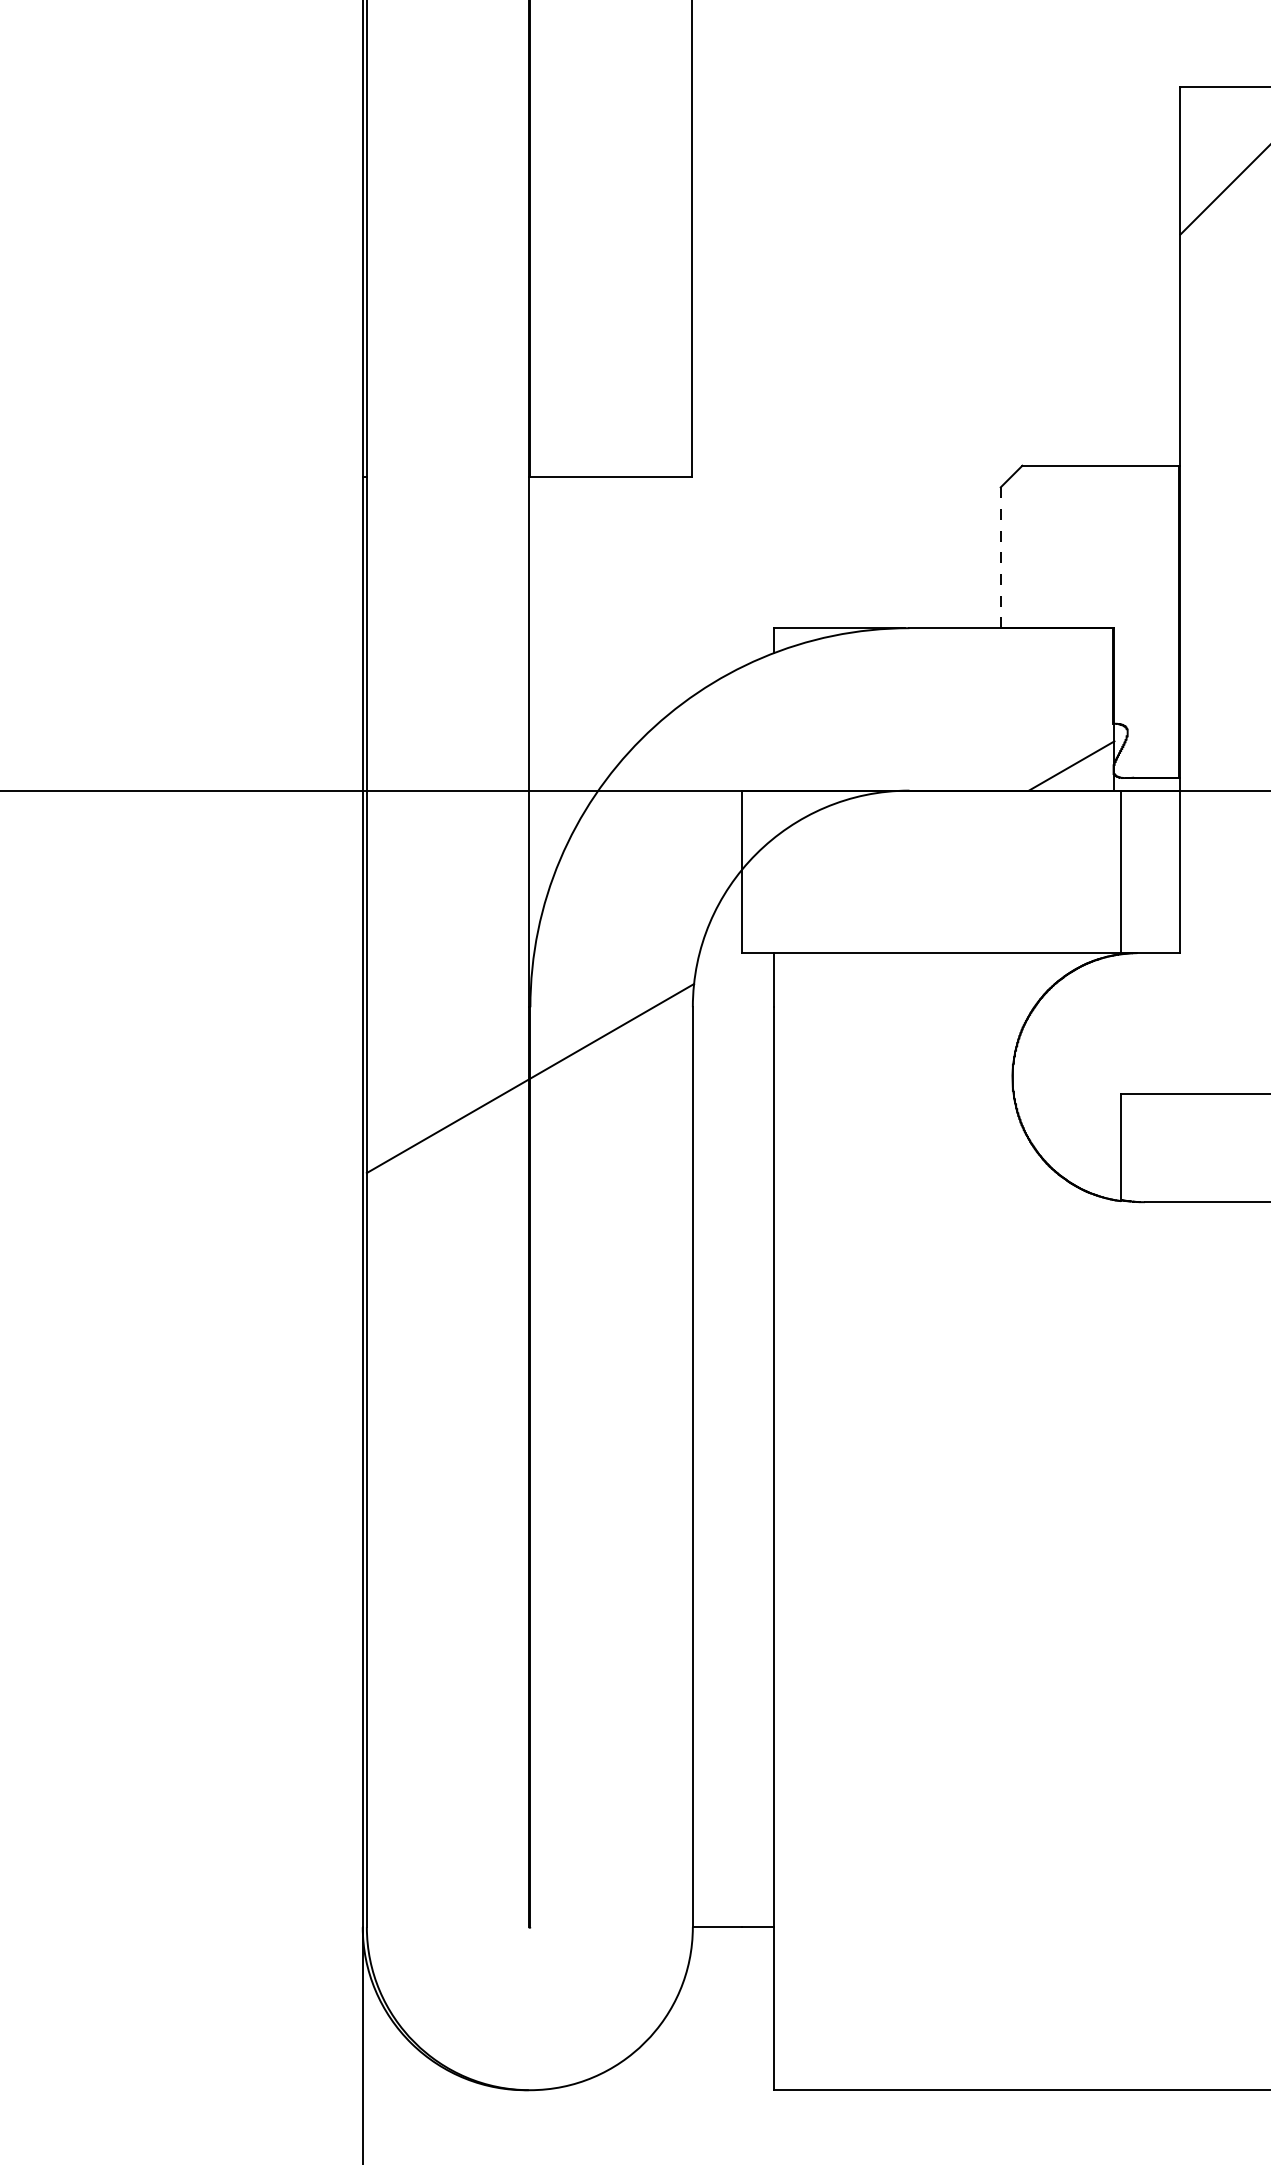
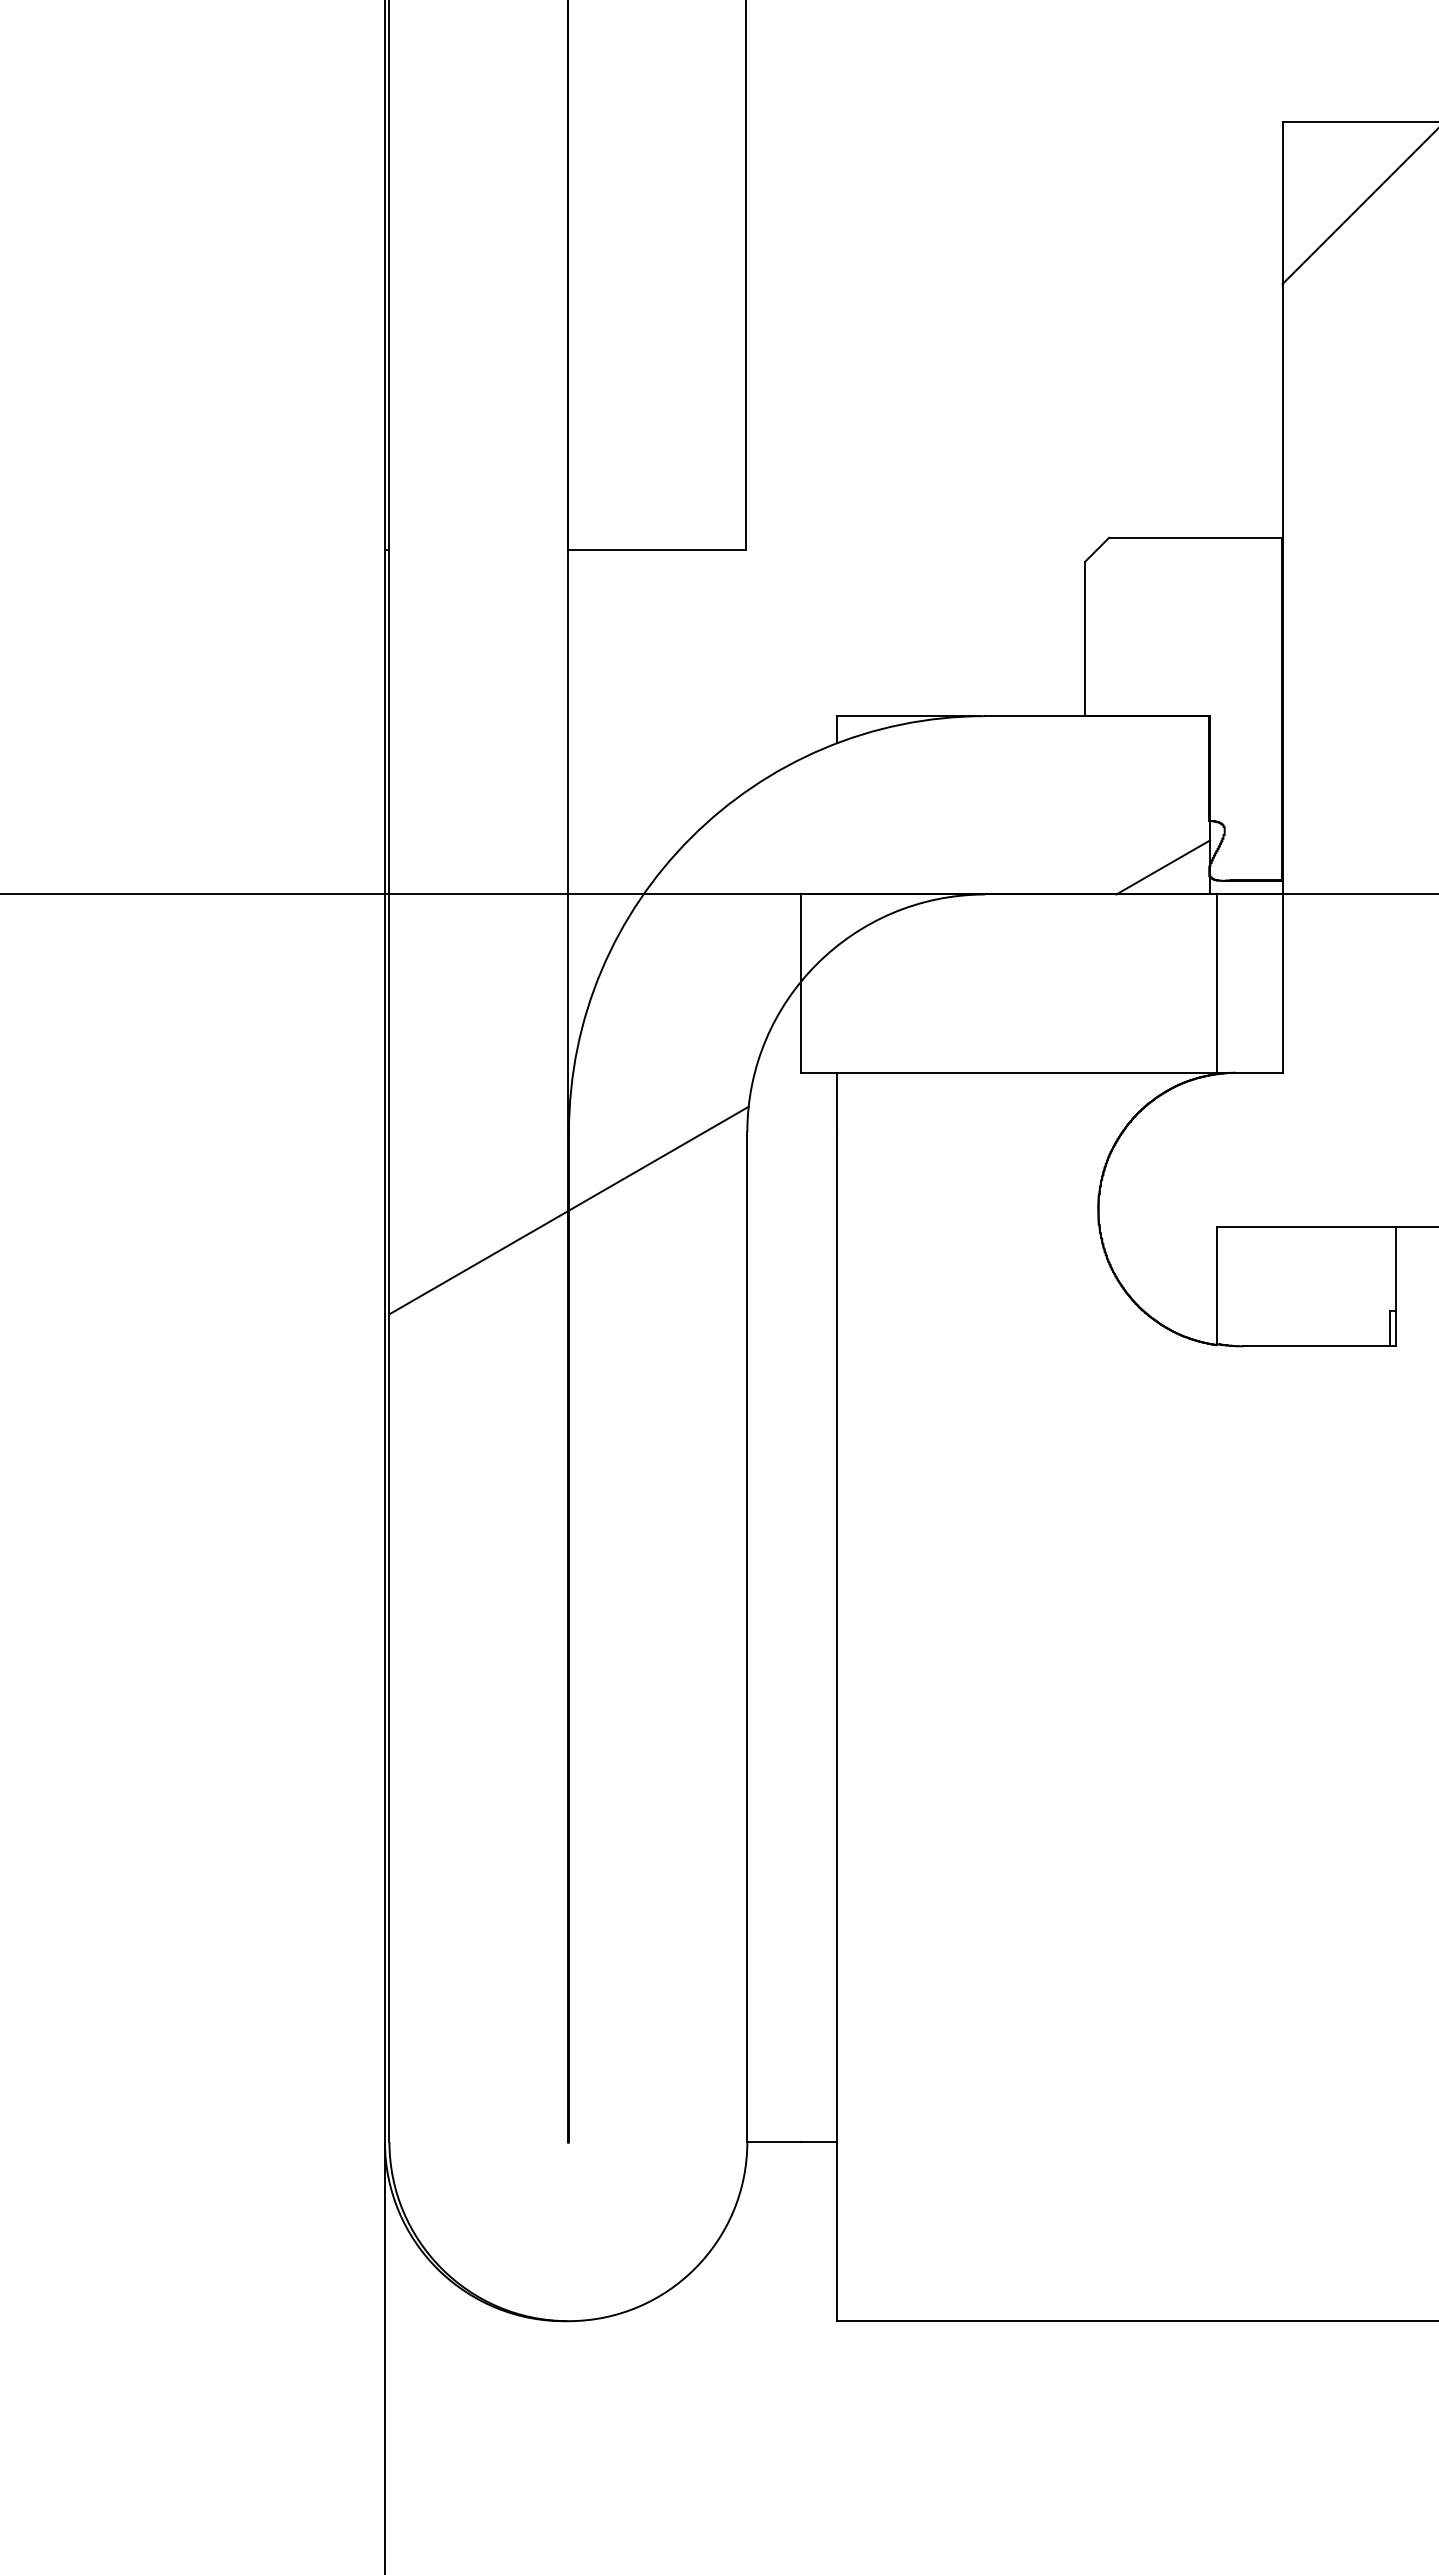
line: (1000, 558) -> (1085, 639), dashed -> solid

